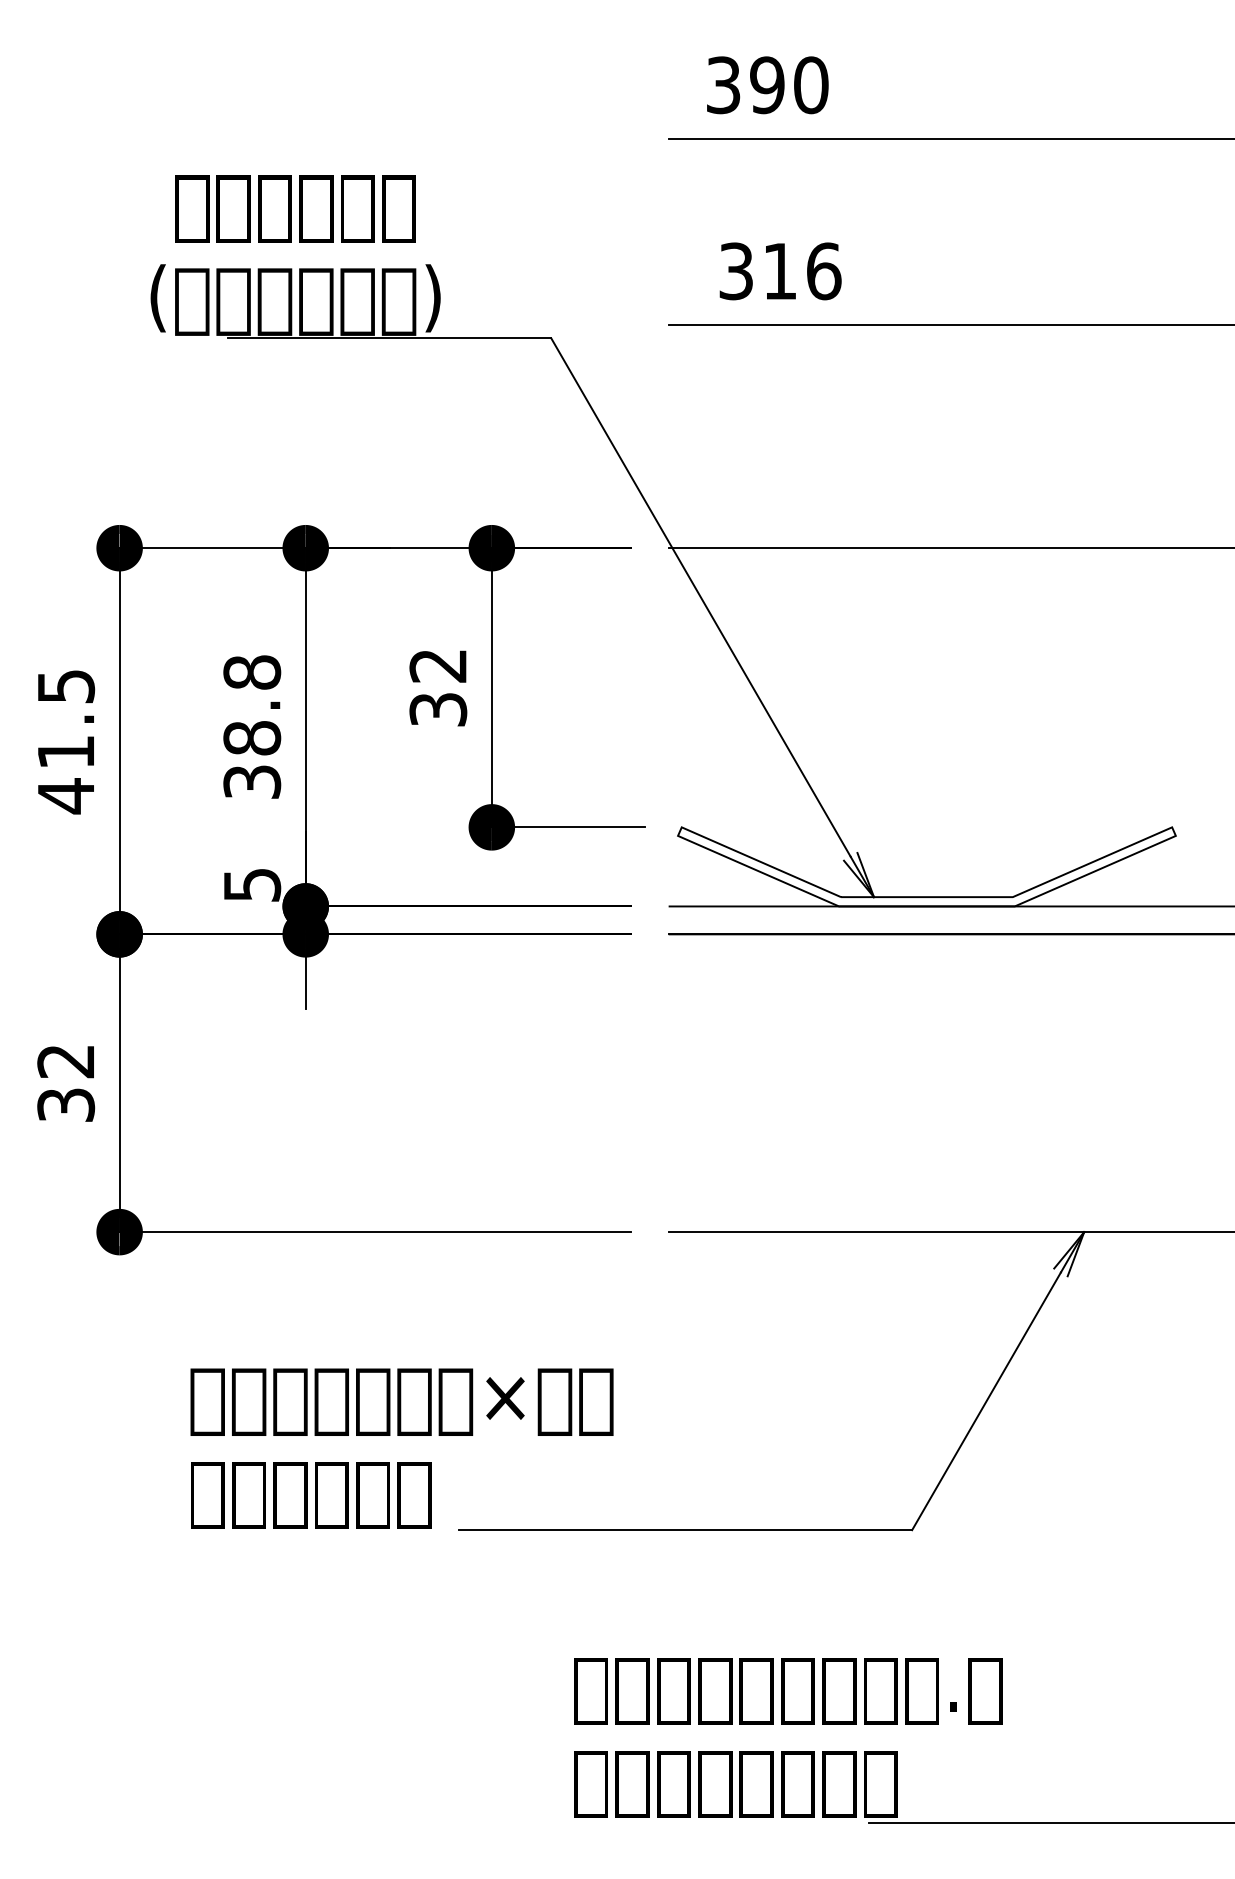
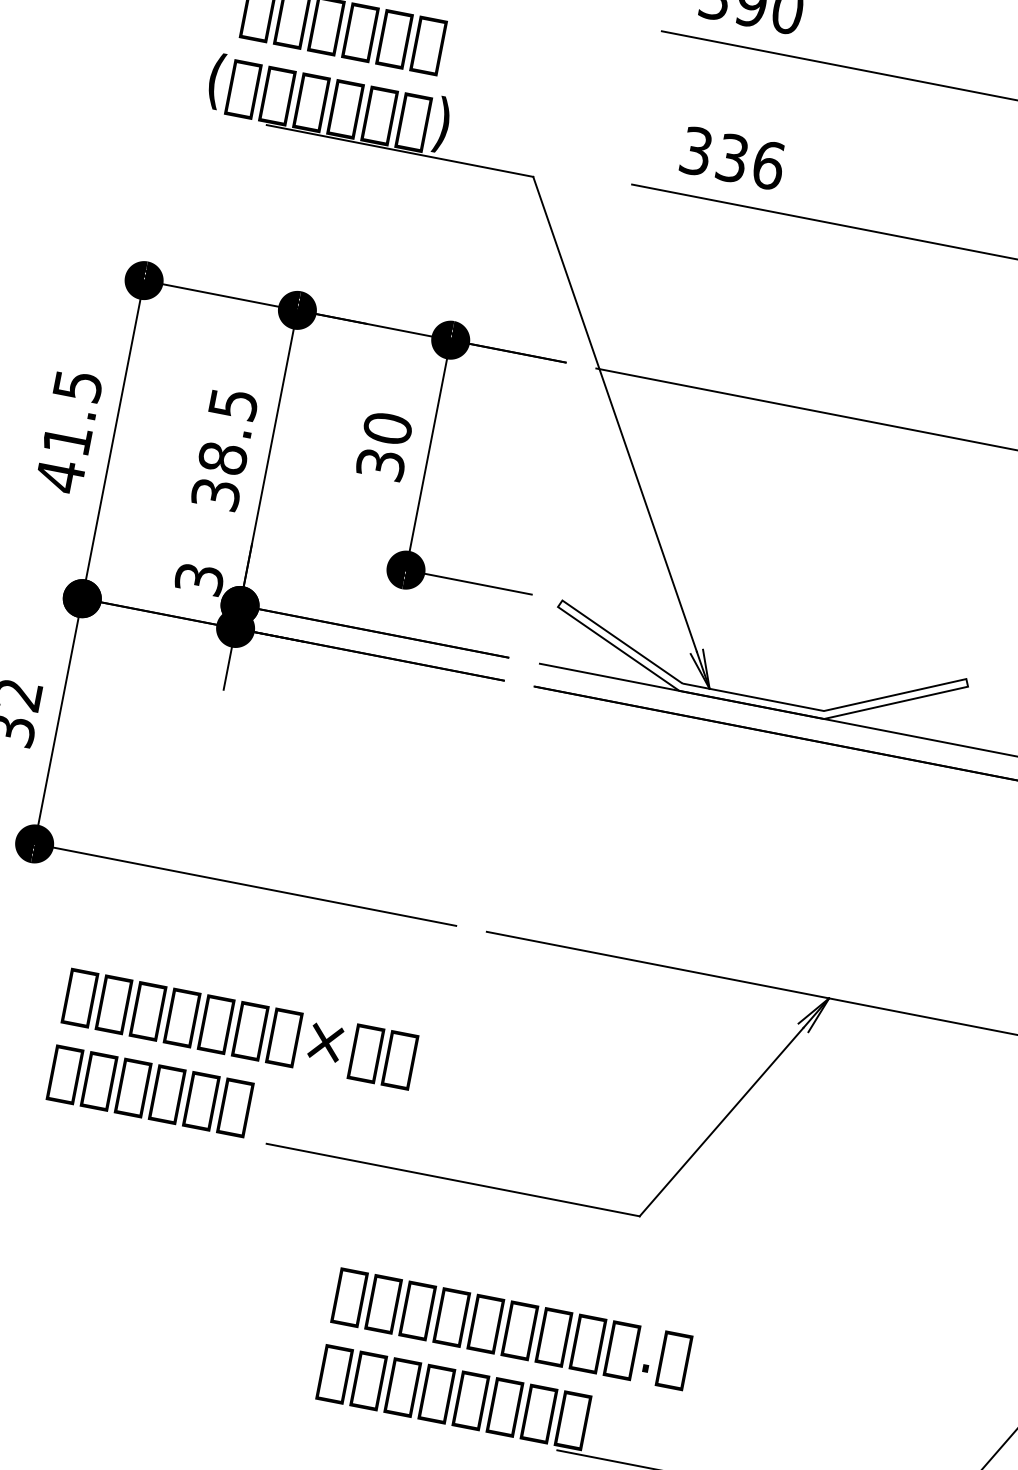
text: (779, 271) -> (731, 158), 316 -> 336
text: (438, 665) -> (387, 428), 32 -> 30
text: (252, 672) -> (233, 404), 38.8 -> 38.5
text: (251, 884) -> (198, 578), 5 -> 3

